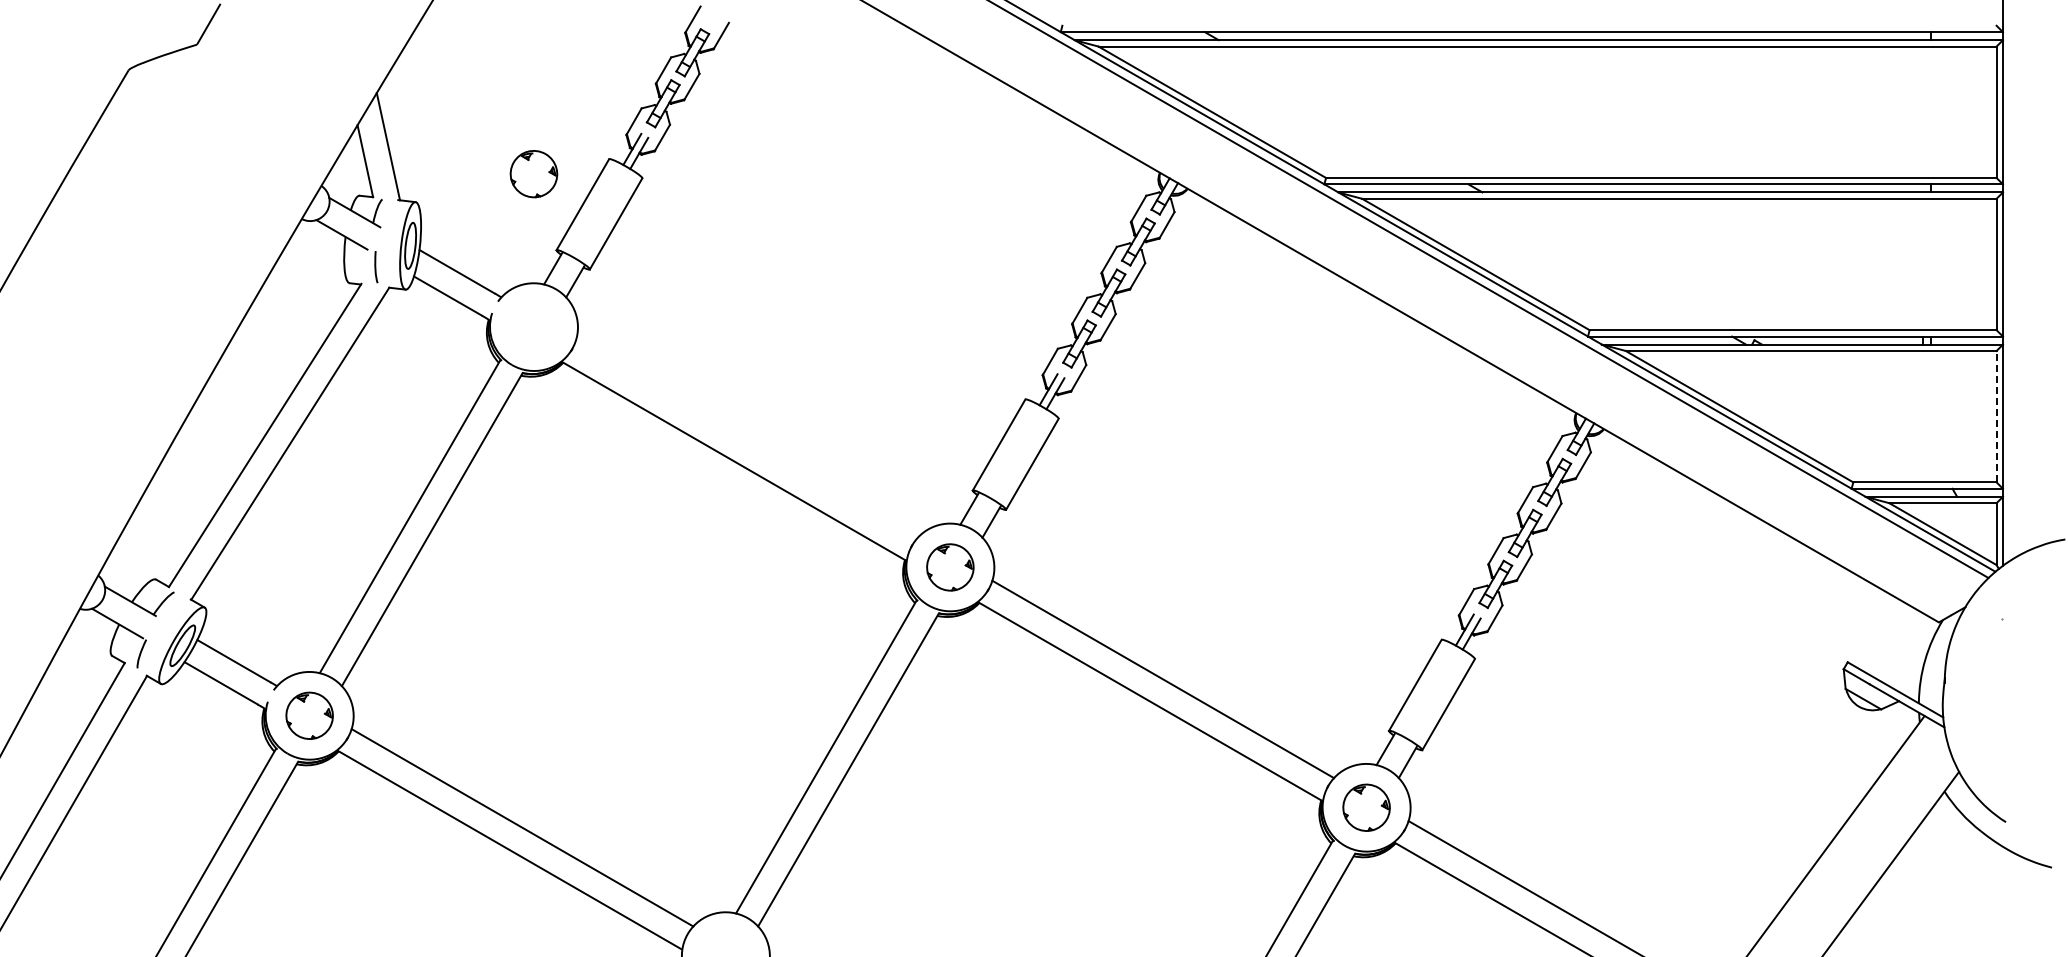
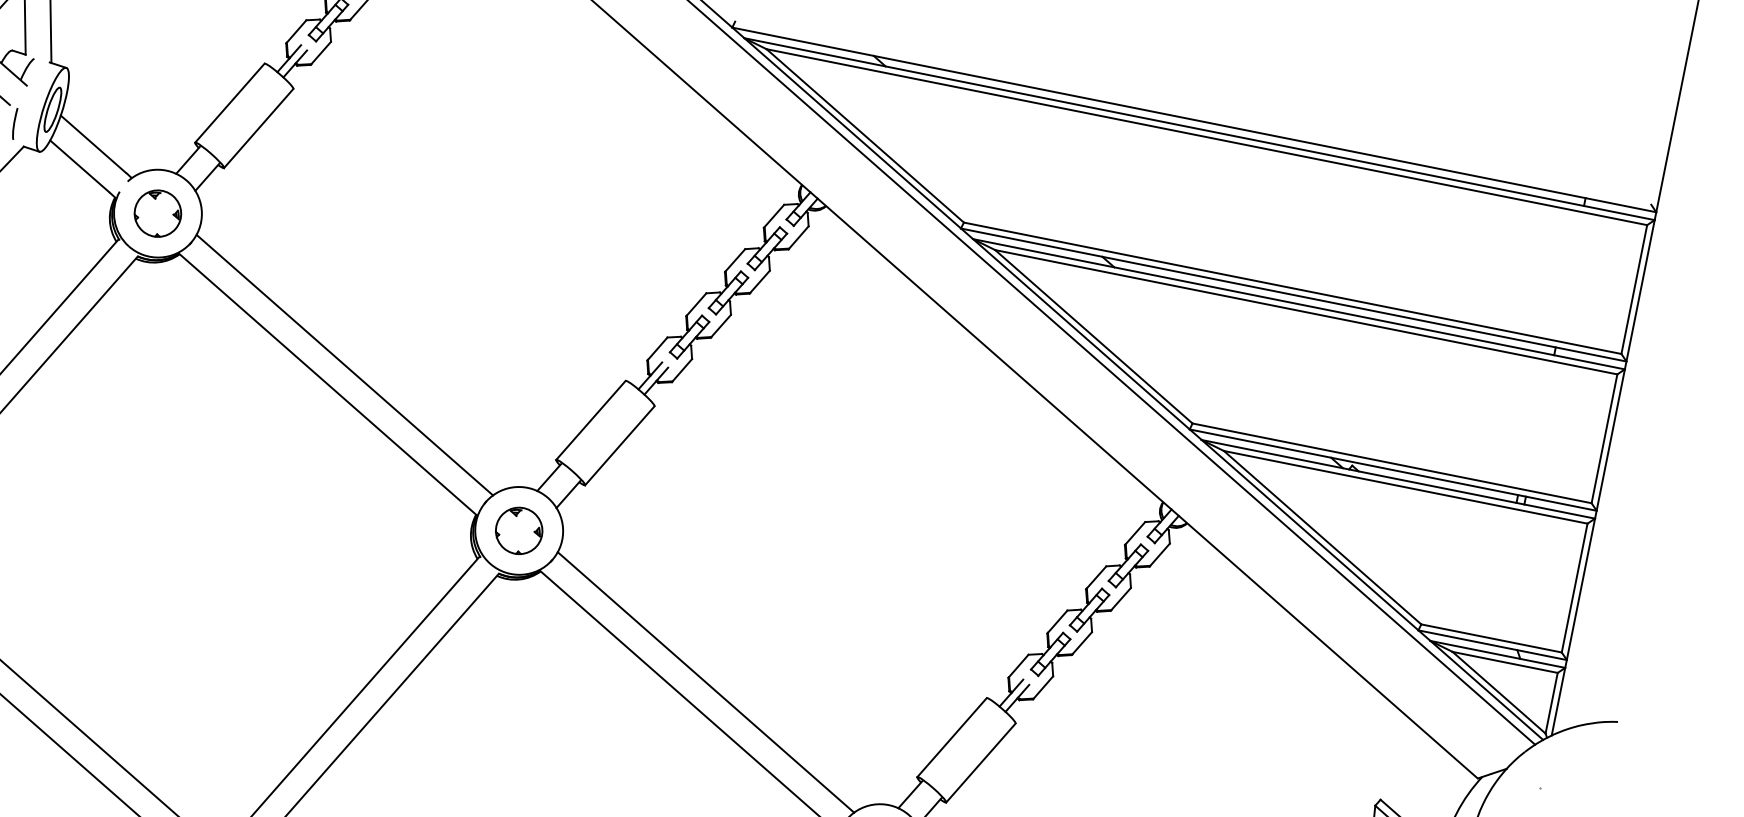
part: (533, 174) -> (157, 213), moved
line: (1996, 416) -> (1574, 587), dashed -> solid
line: (746, 438) -> (344, 364), added

